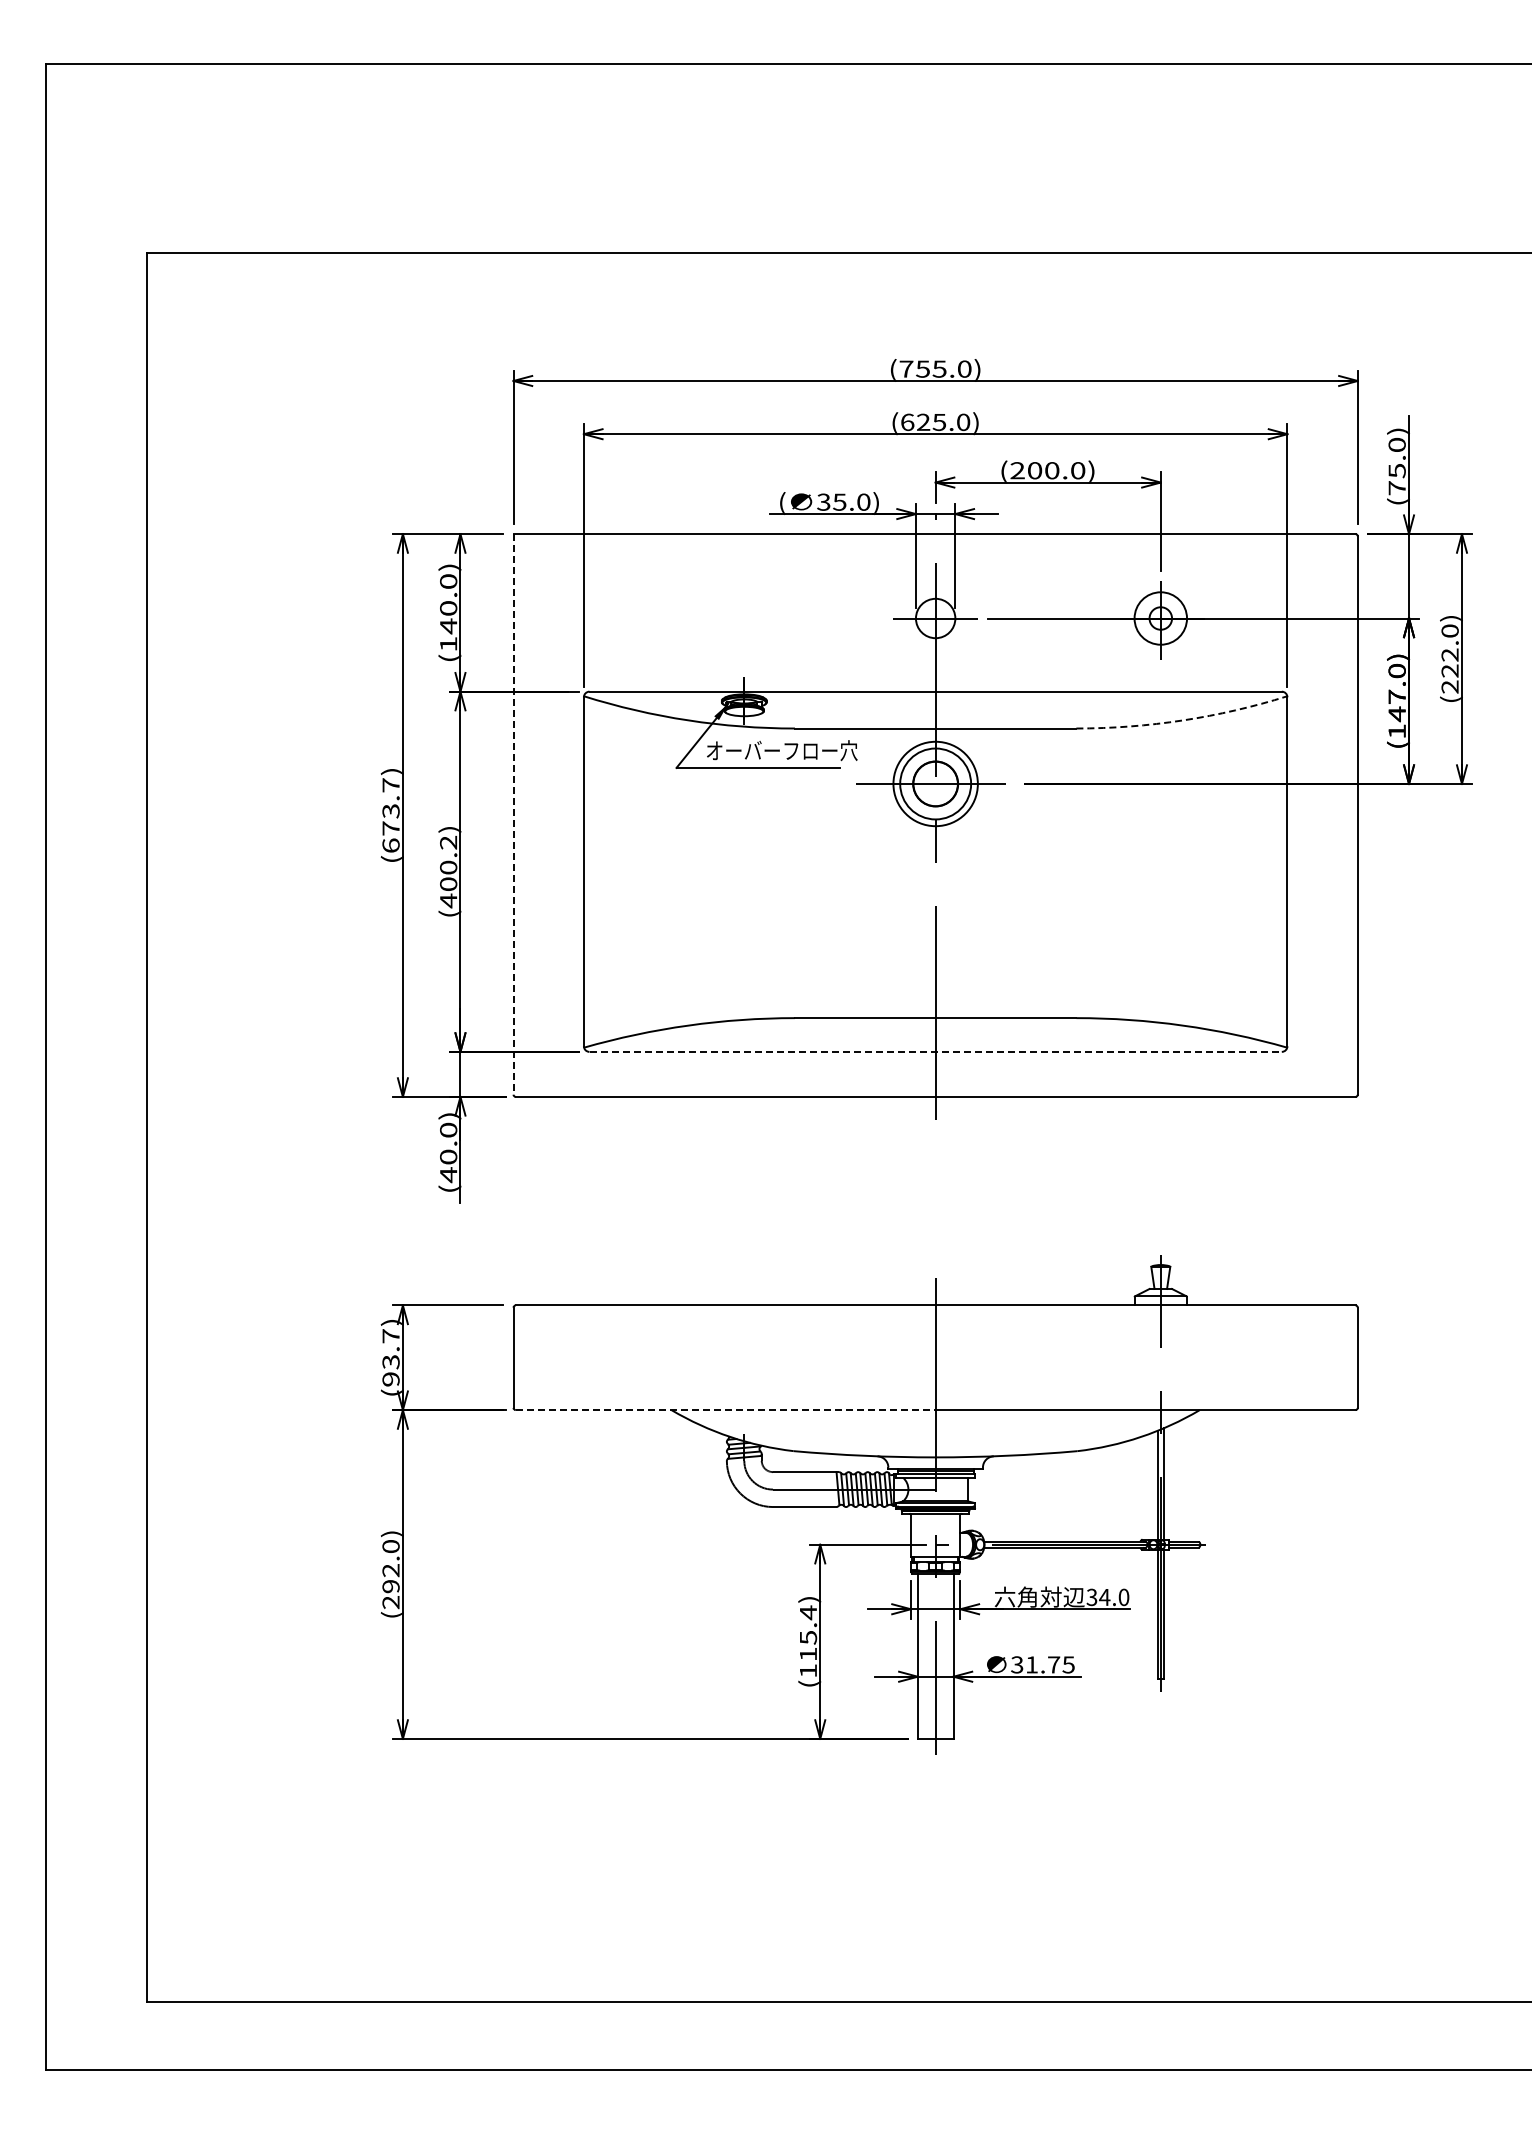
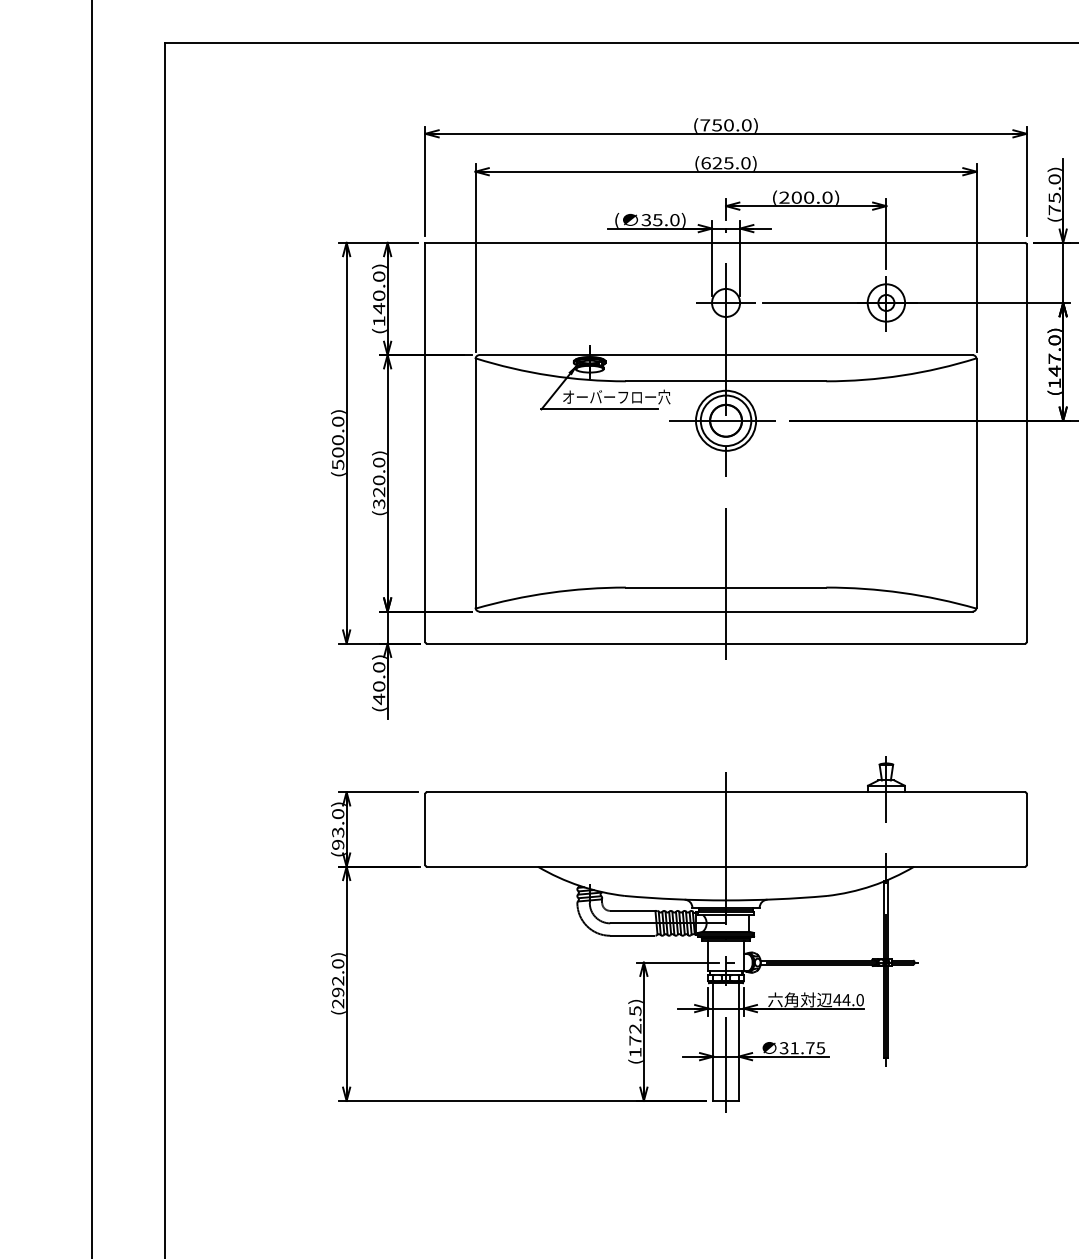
text: (939, 368) -> (728, 124), (755.0) -> (750.0)
arc: (1183, 720) -> (902, 375), dashed -> solid
line: (513, 814) -> (425, 442), dashed -> solid
text: (390, 815) -> (337, 443), (673.7) -> (500.0)
text: (448, 871) -> (379, 483), (400.2) -> (320.0)
line: (936, 1051) -> (726, 611), dashed -> solid
text: (390, 1336) -> (337, 814), (93.7) -> (93.0)
line: (725, 1410) -> (576, 867), dashed -> solid
text: (1091, 1597) -> (837, 1000), 34.0 -> 44.0
text: (808, 1633) -> (635, 1025), (115.4) -> (172.5)

